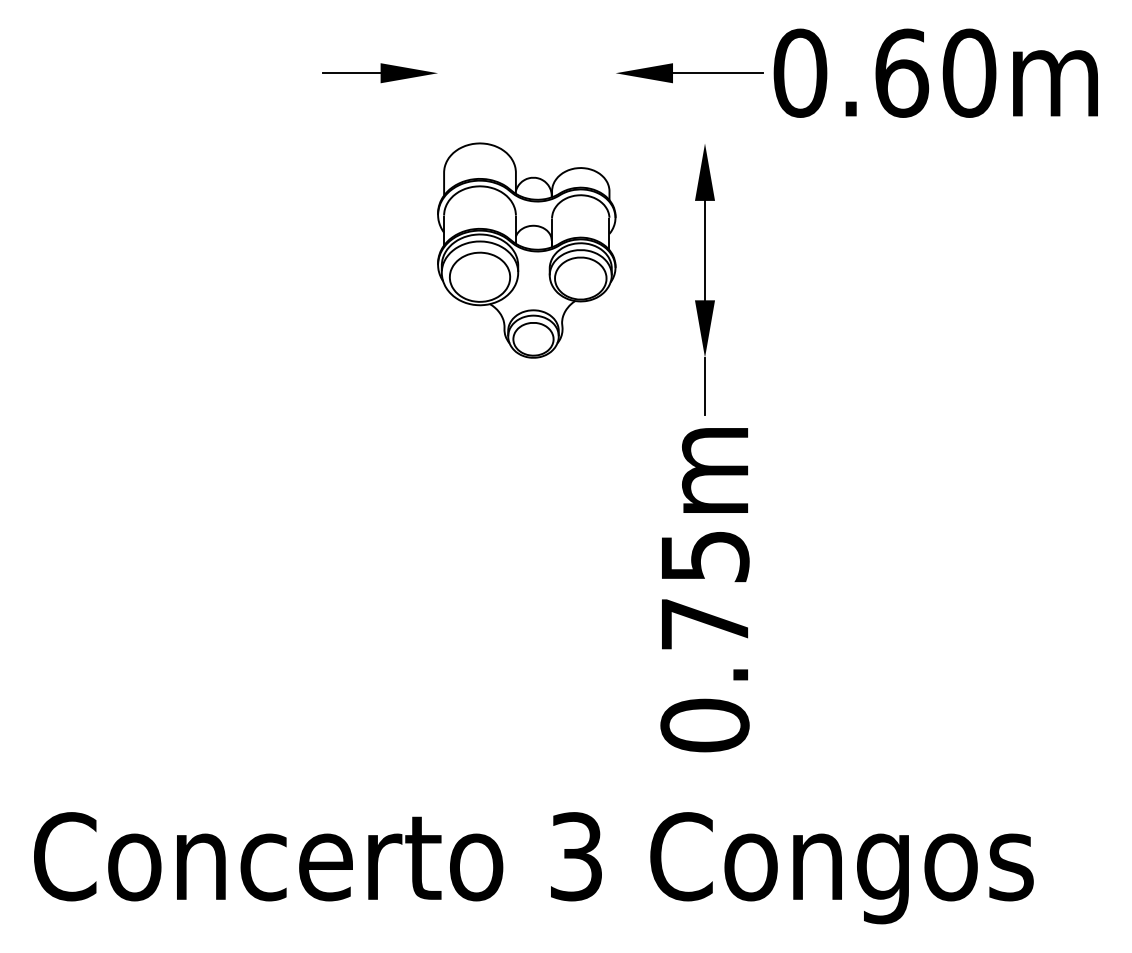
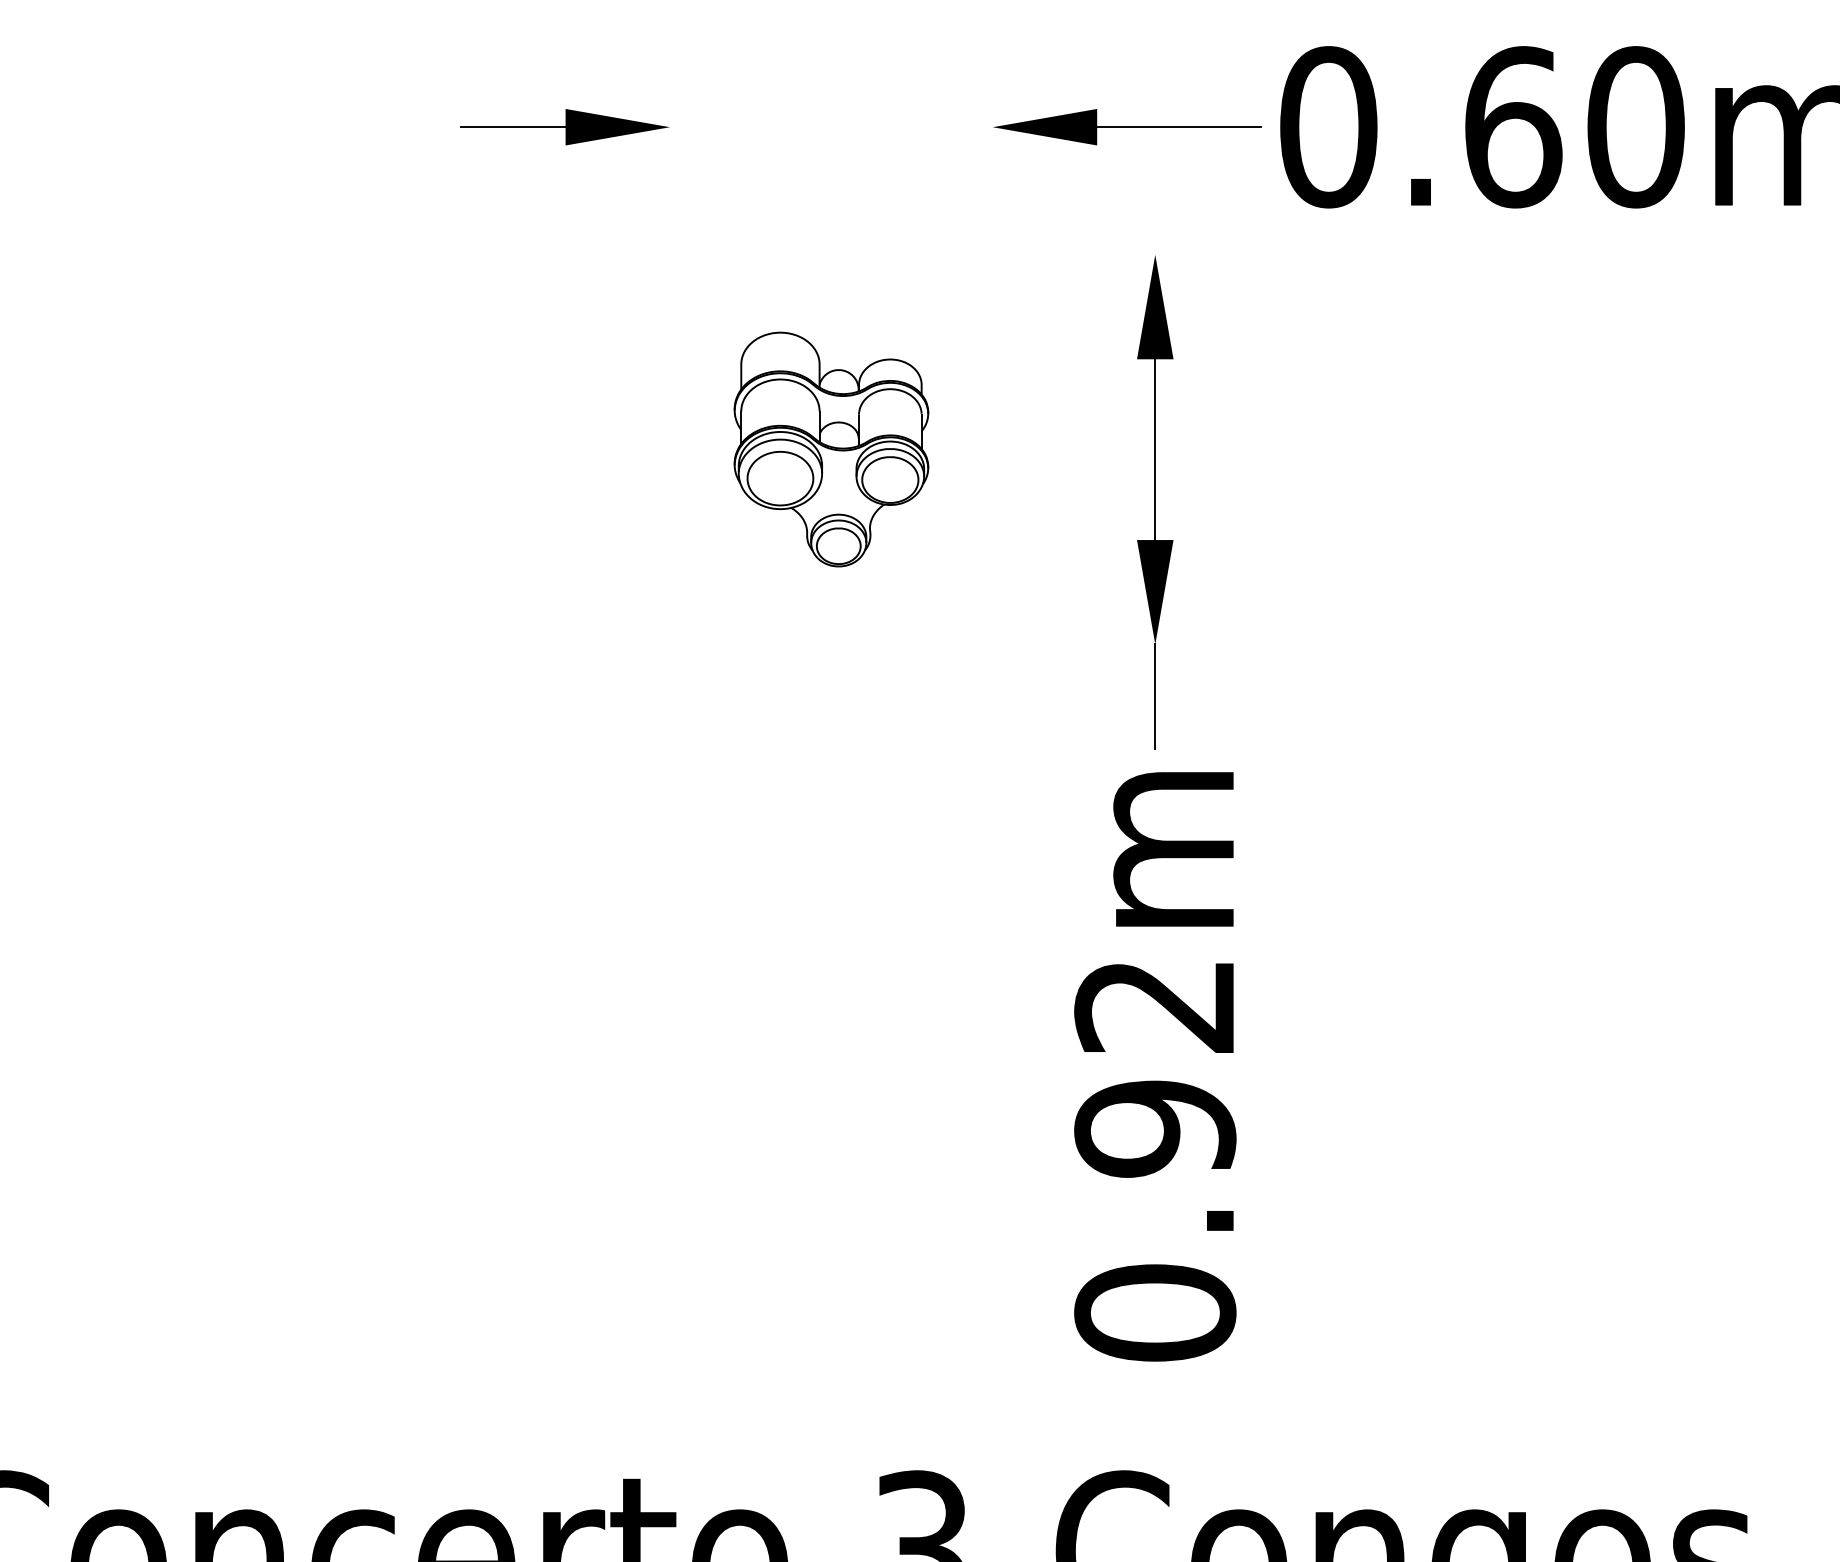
part: (526, 250) -> (830, 449), size x0.6
text: (704, 591) -> (1154, 1069), 0.75m -> 0.92m

